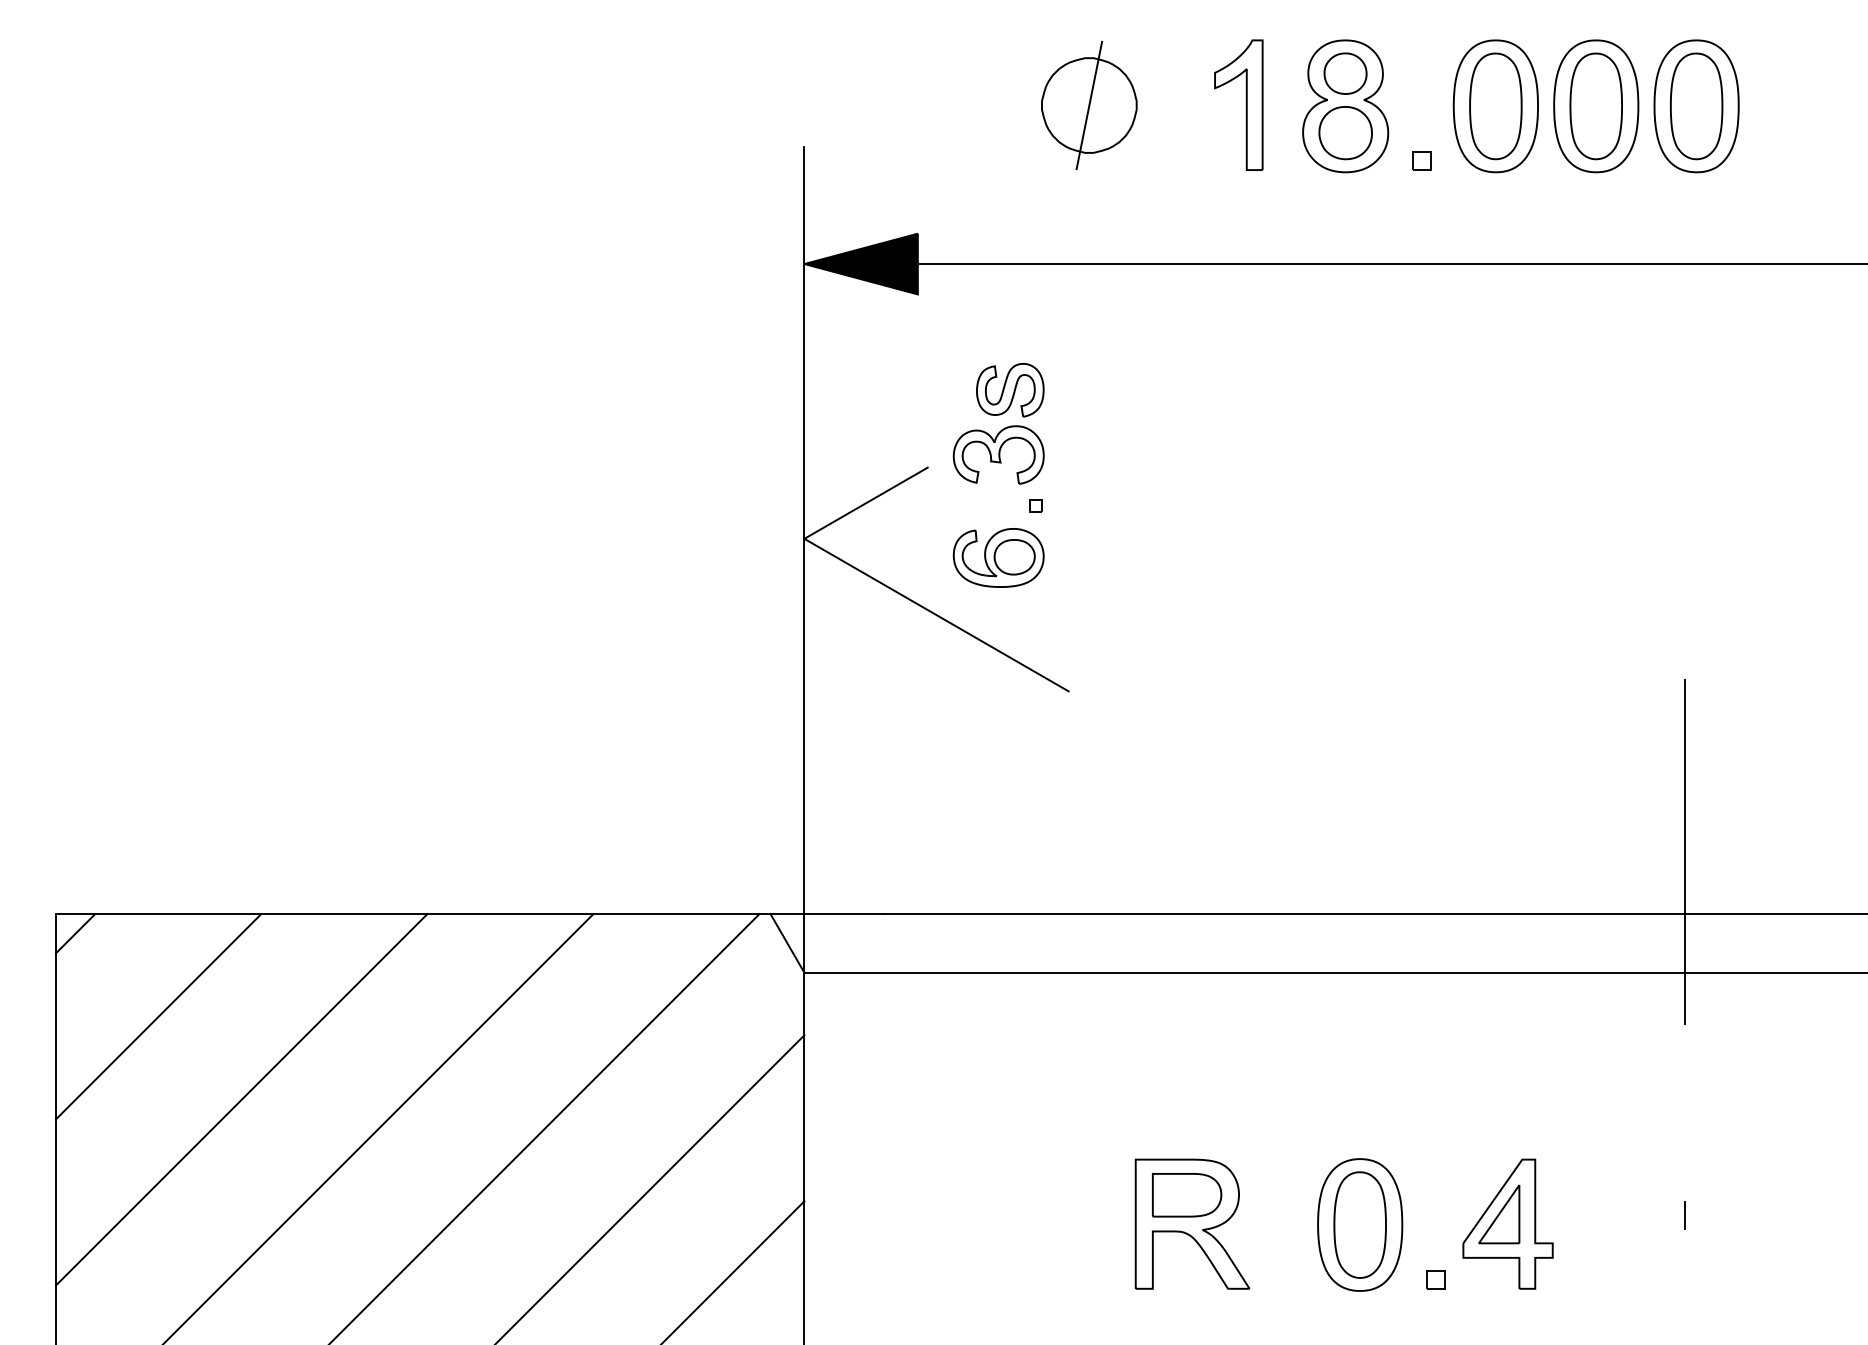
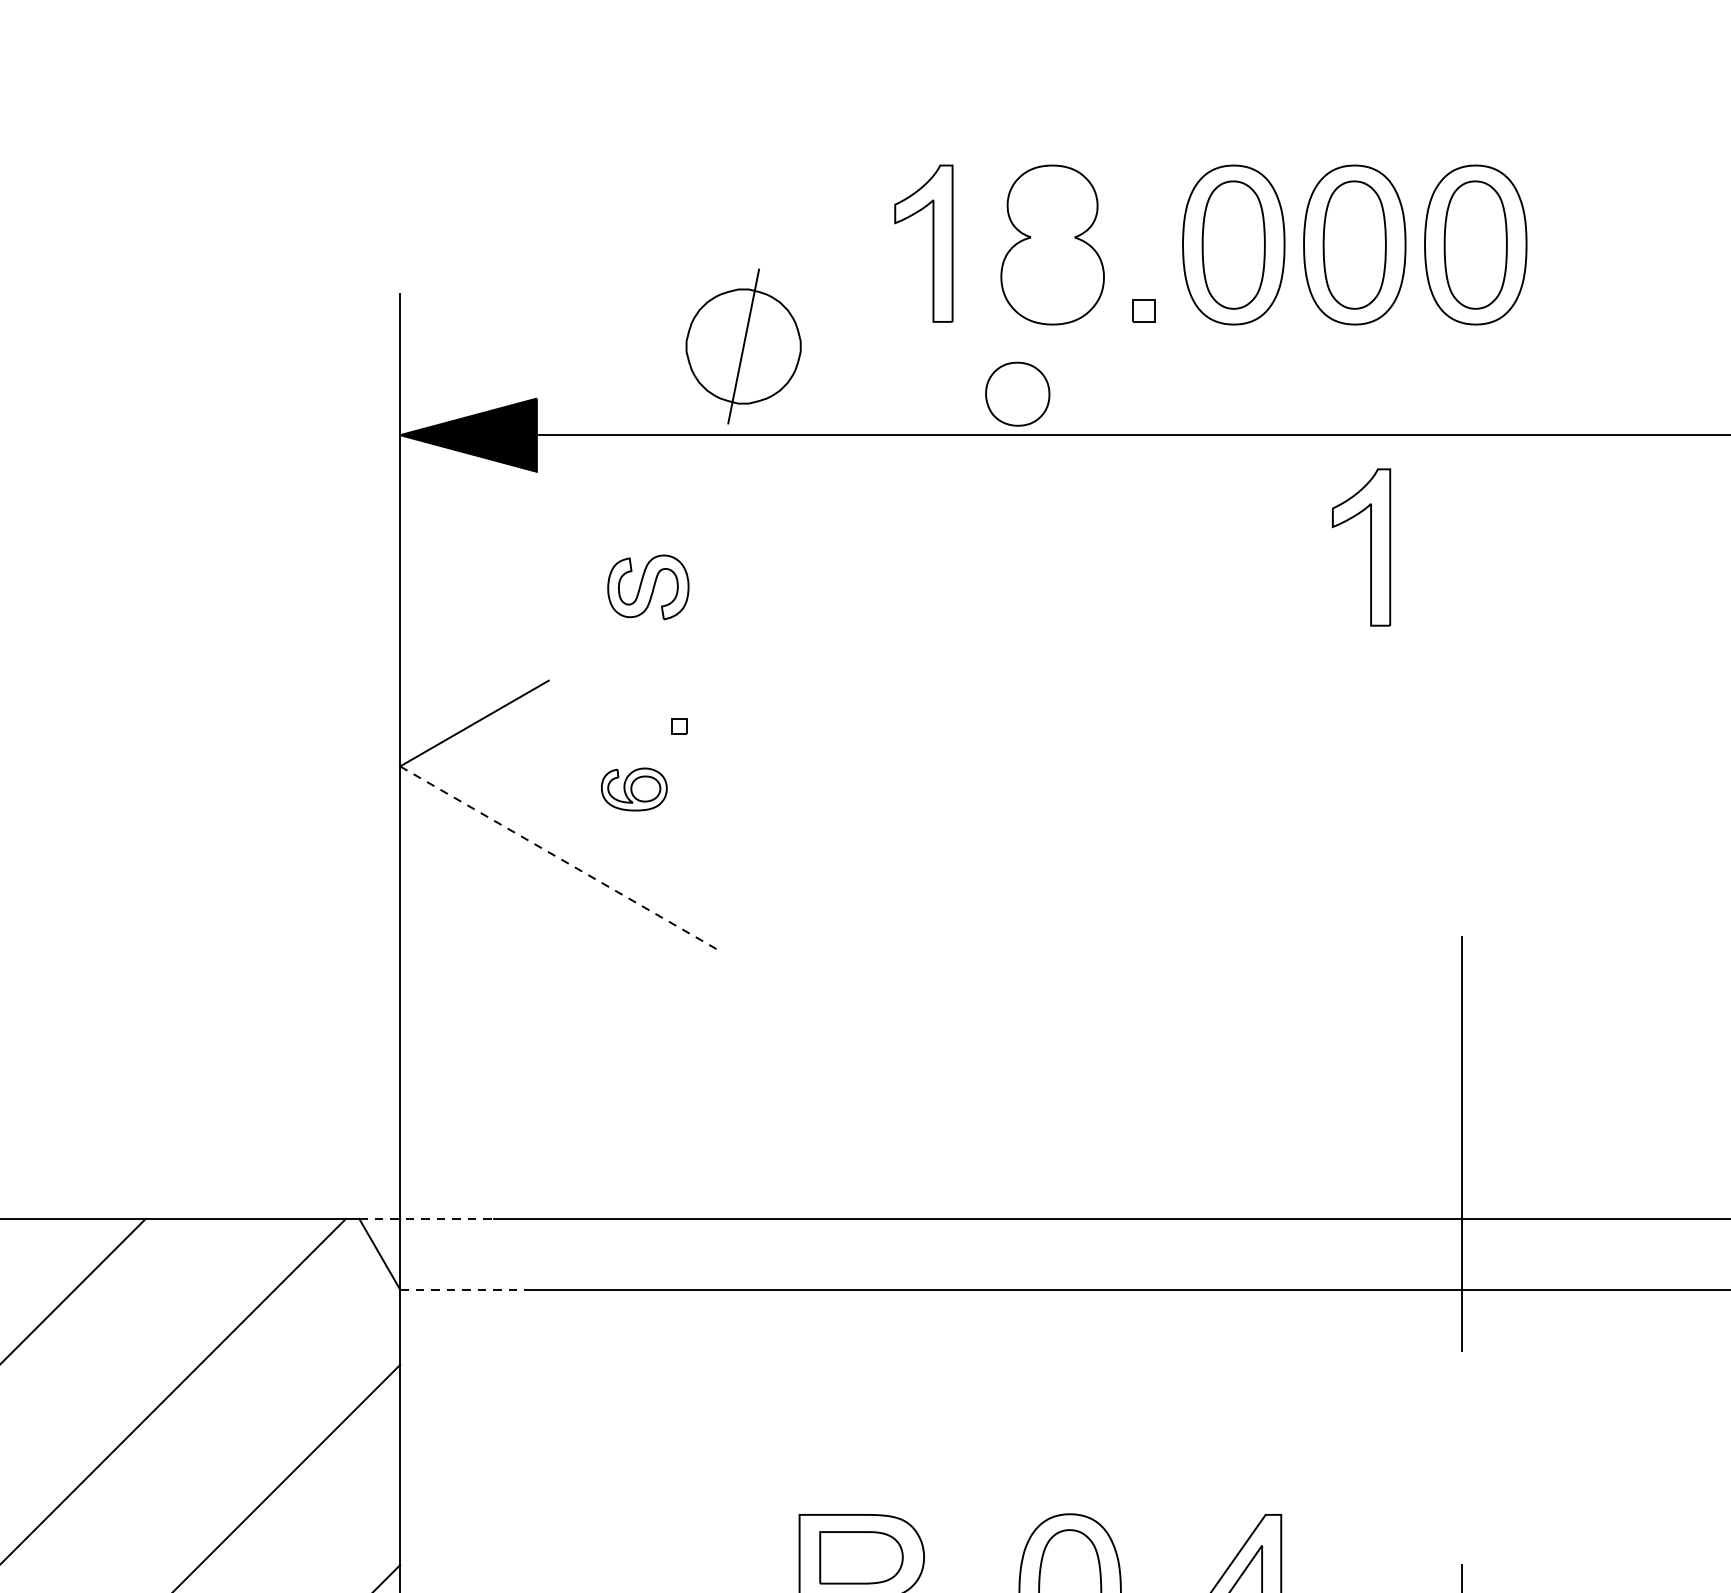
part: (1345, 73) -> (1052, 205), removed
part: (1089, 104) -> (743, 345), moved
part: (1345, 133) -> (1017, 394), moved
part: (1608, 356) -> (1369, 546), added
part: (998, 454) -> (634, 664), removed
part: (998, 557) -> (634, 788), size x0.6
line: (936, 615) -> (559, 858), solid -> dashed
line: (826, 914) -> (426, 1219), solid -> dashed
line: (858, 972) -> (465, 1289), solid -> dashed

